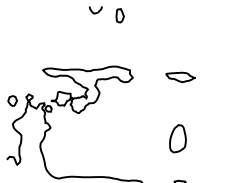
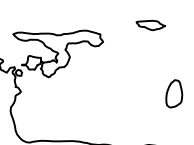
part: (180, 76) -> (150, 24), moved
part: (177, 138) -> (173, 93), moved

